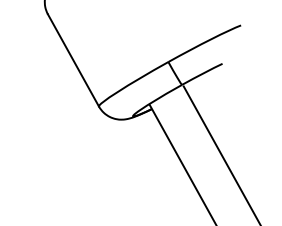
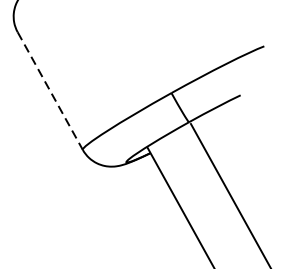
line: (73, 60) -> (50, 91), solid -> dashed

